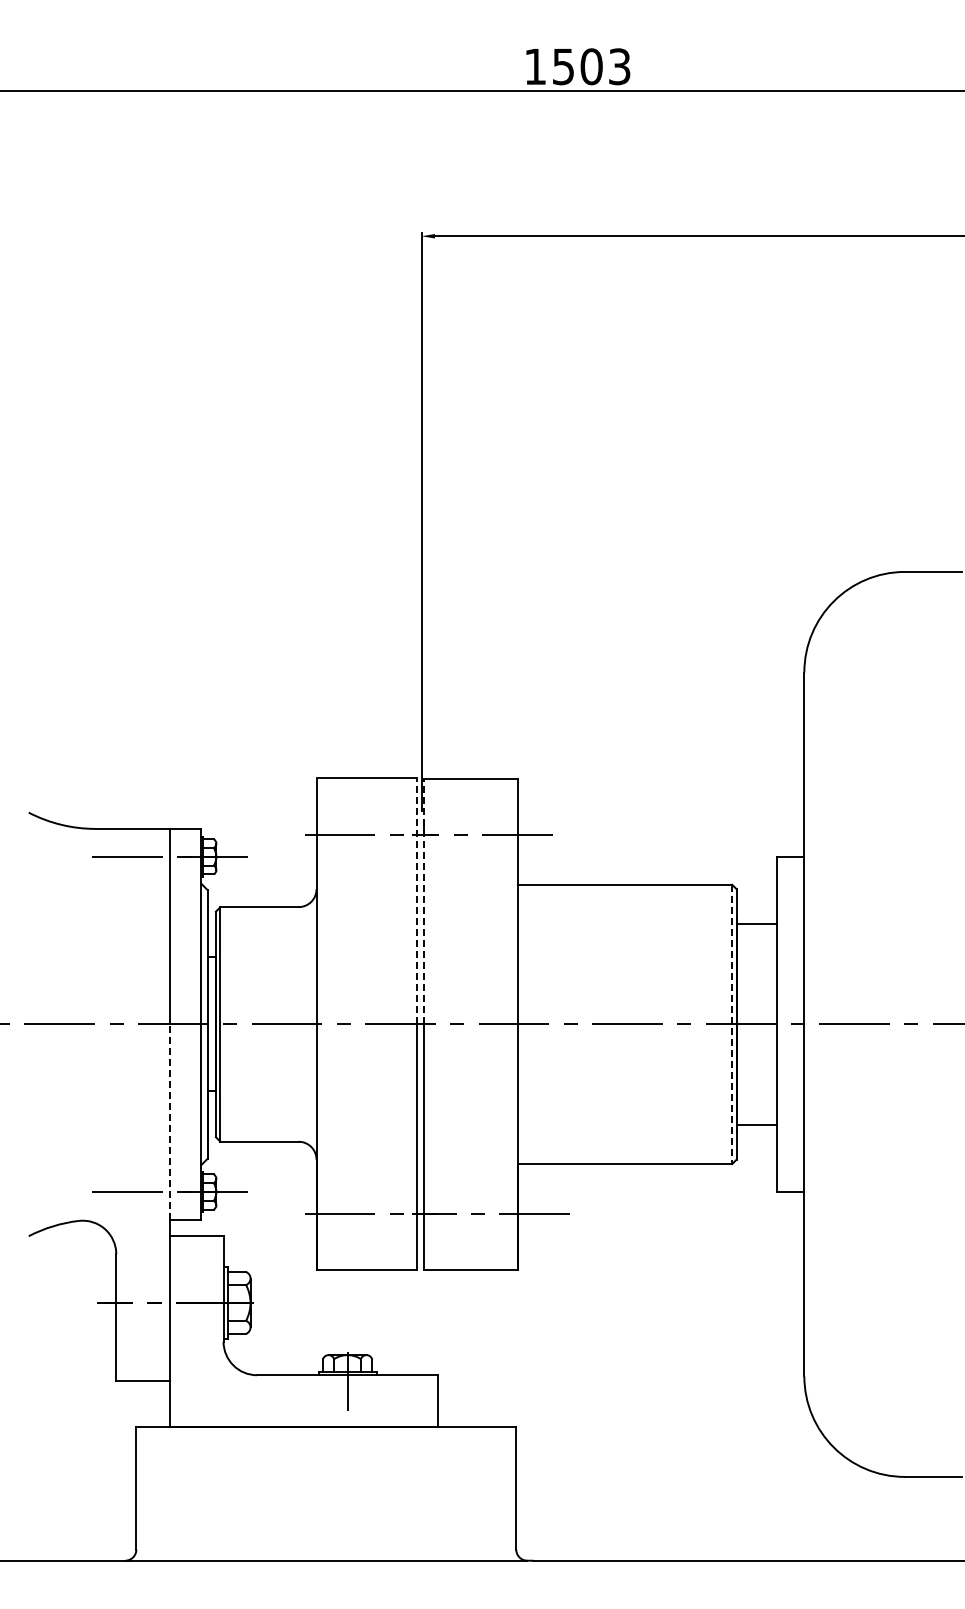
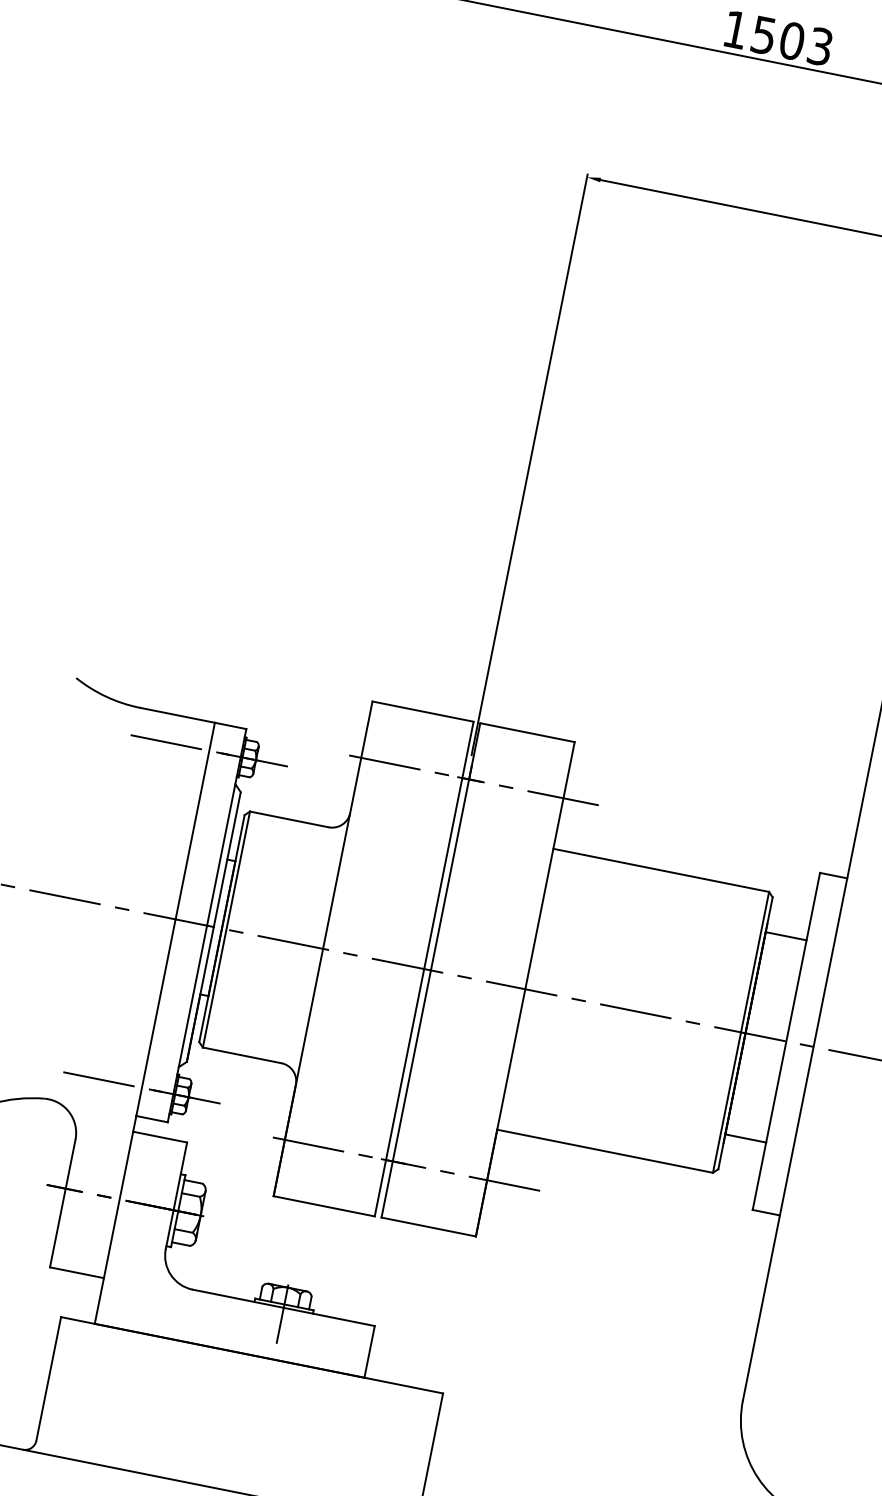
line: (417, 901) -> (449, 845), dashed -> solid
line: (423, 901) -> (455, 846), dashed -> solid
line: (732, 1024) -> (741, 1032), dashed -> solid
line: (169, 1122) -> (155, 1017), dashed -> solid

